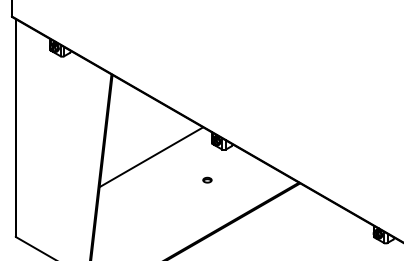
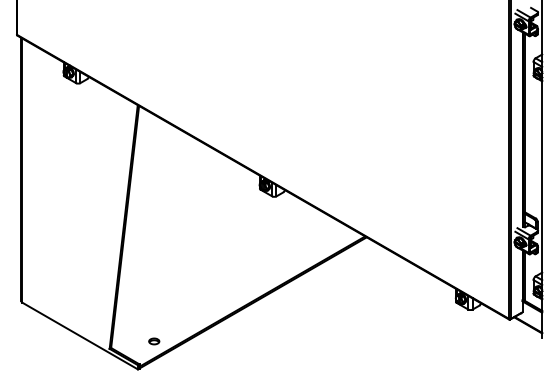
line: (151, 157) -> (186, 205), removed
part: (207, 180) -> (254, 233), removed

